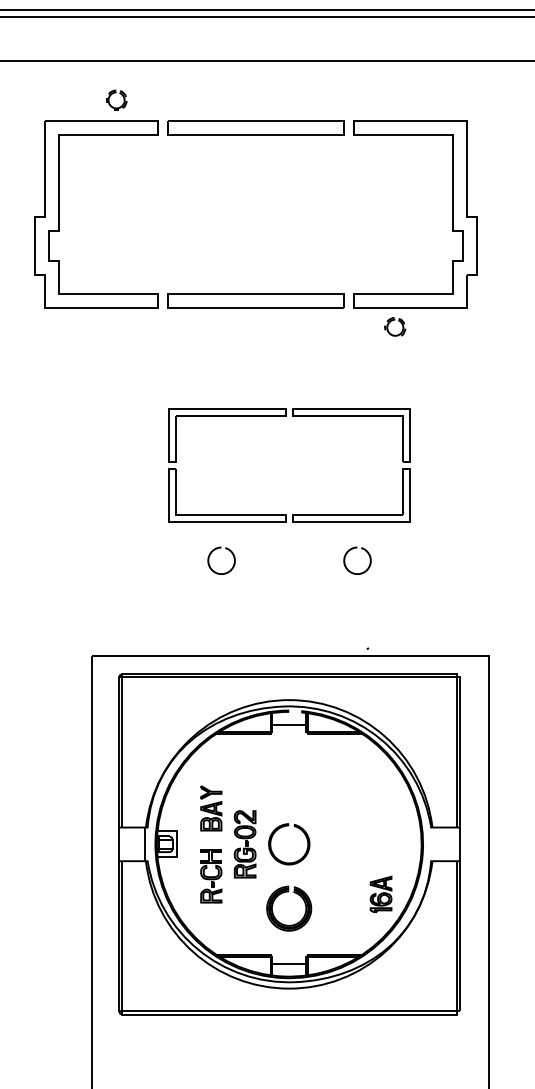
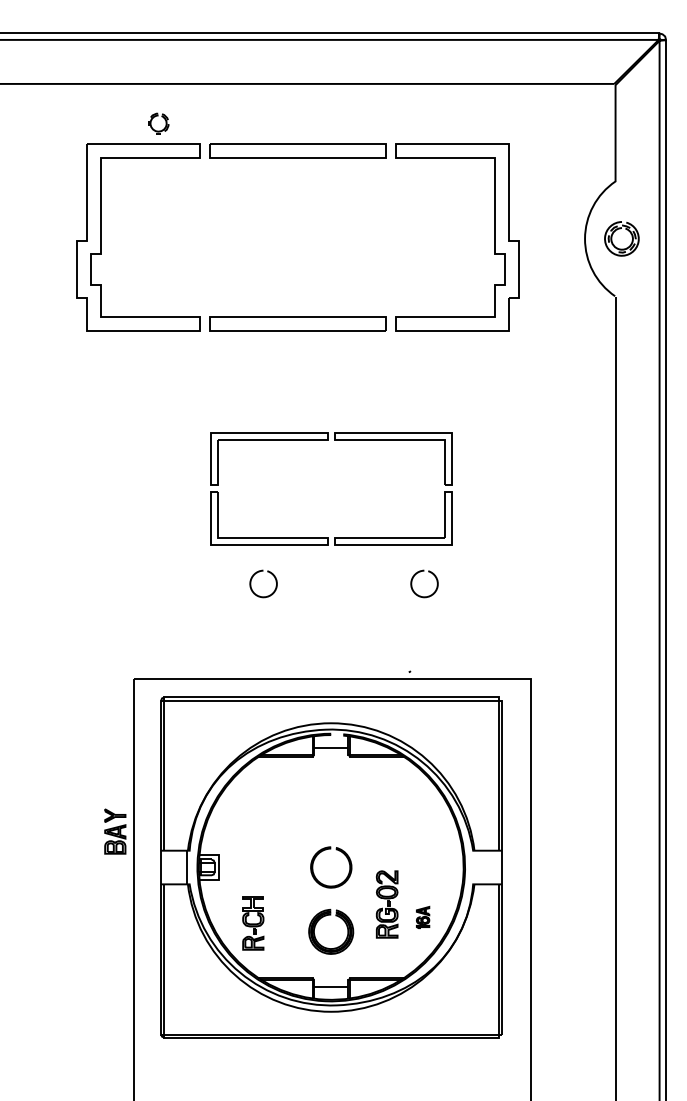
part: (395, 326) -> (437, 349), removed
curve: (351, 550) -> (418, 573), moved
part: (211, 808) -> (115, 831), moved
part: (245, 844) -> (387, 904), moved
part: (211, 876) -> (253, 923), moved
part: (380, 894) -> (422, 917), size x0.6

